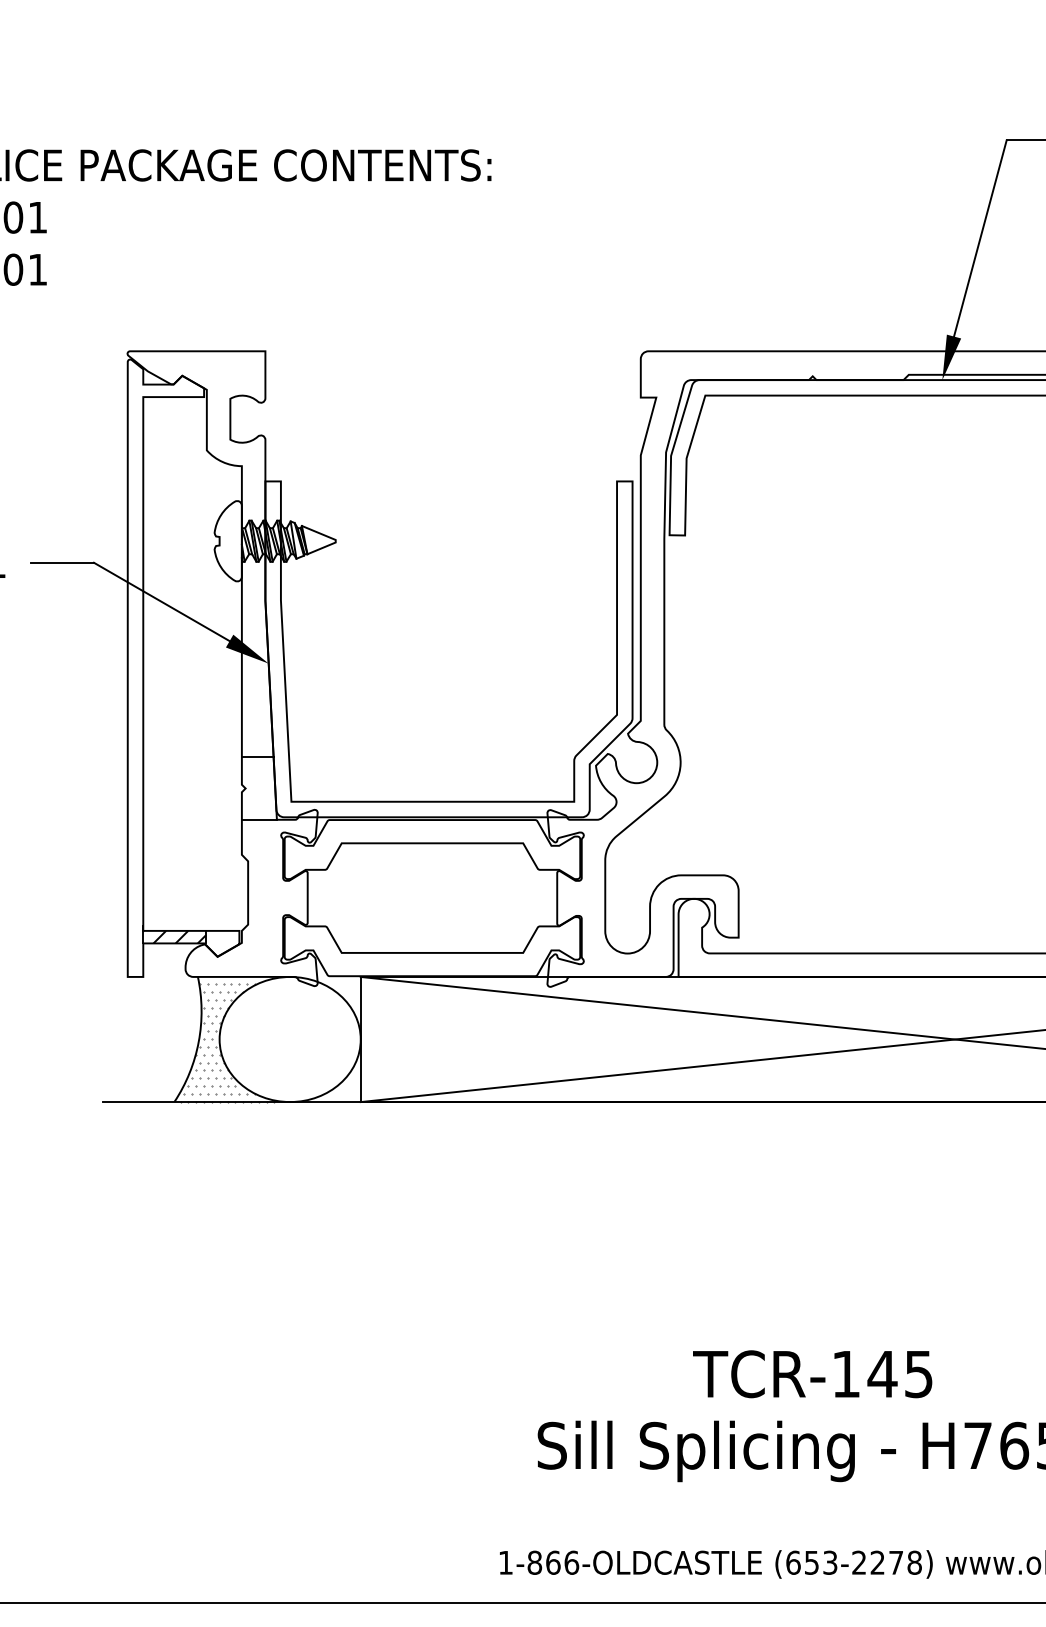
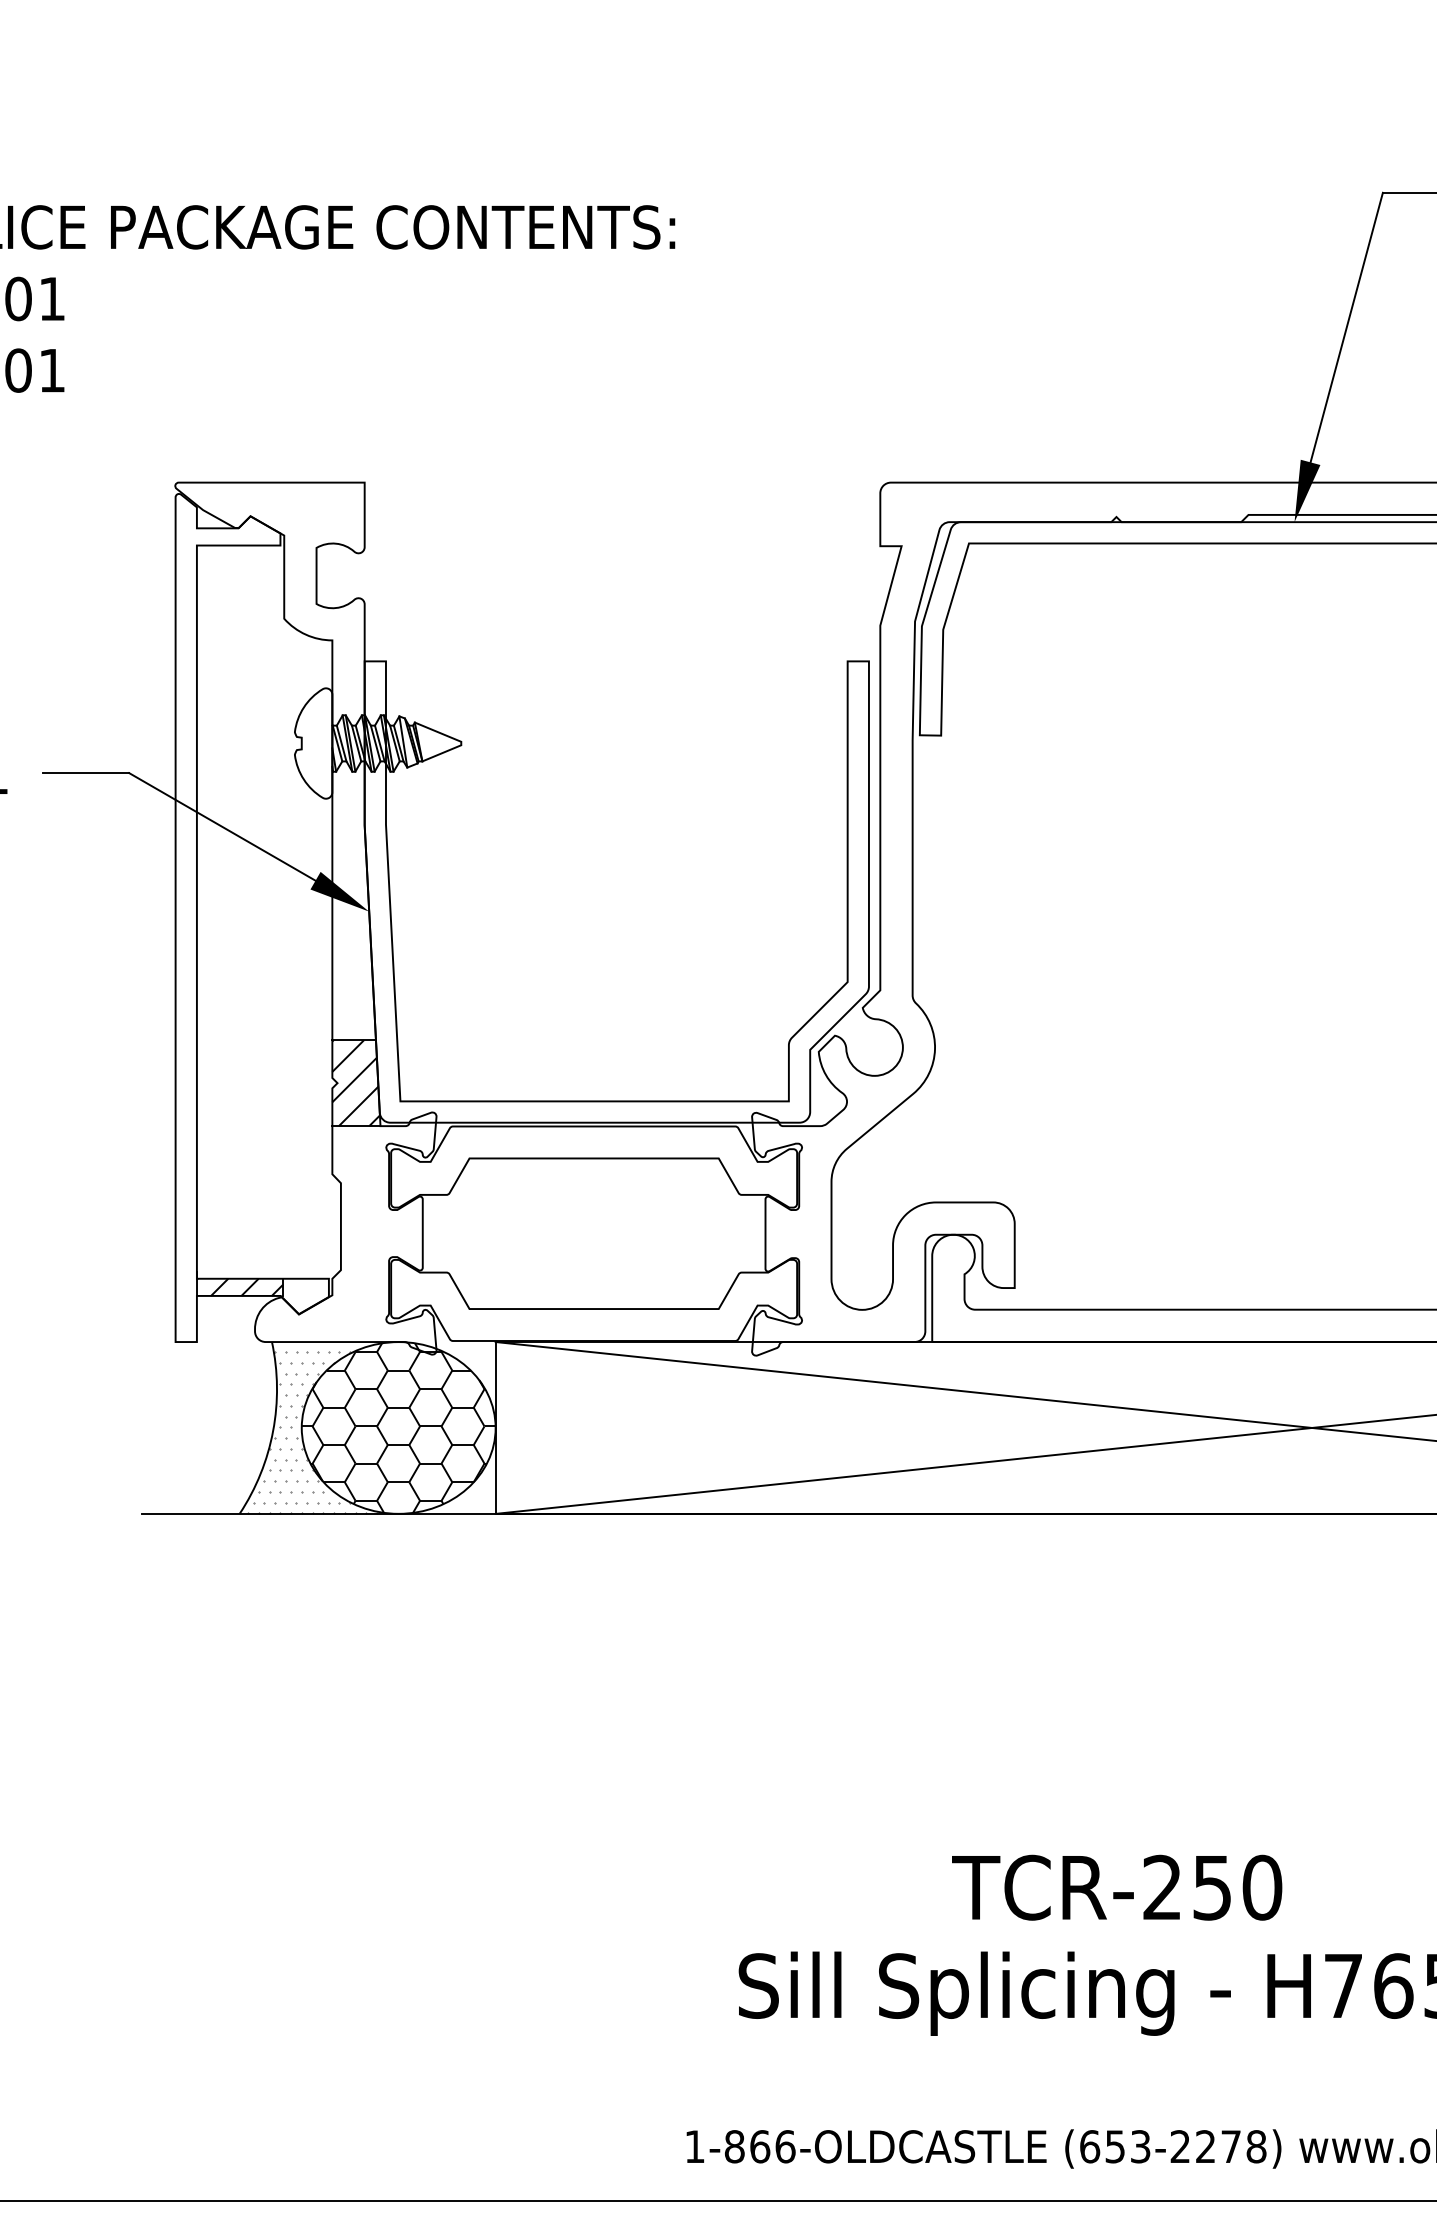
hatch: (258, 788) -> (355, 1083), added
hatch: (289, 1039) -> (397, 1427), added
text: (882, 1374) -> (1212, 1888), TCR-145 -> TCR-250

